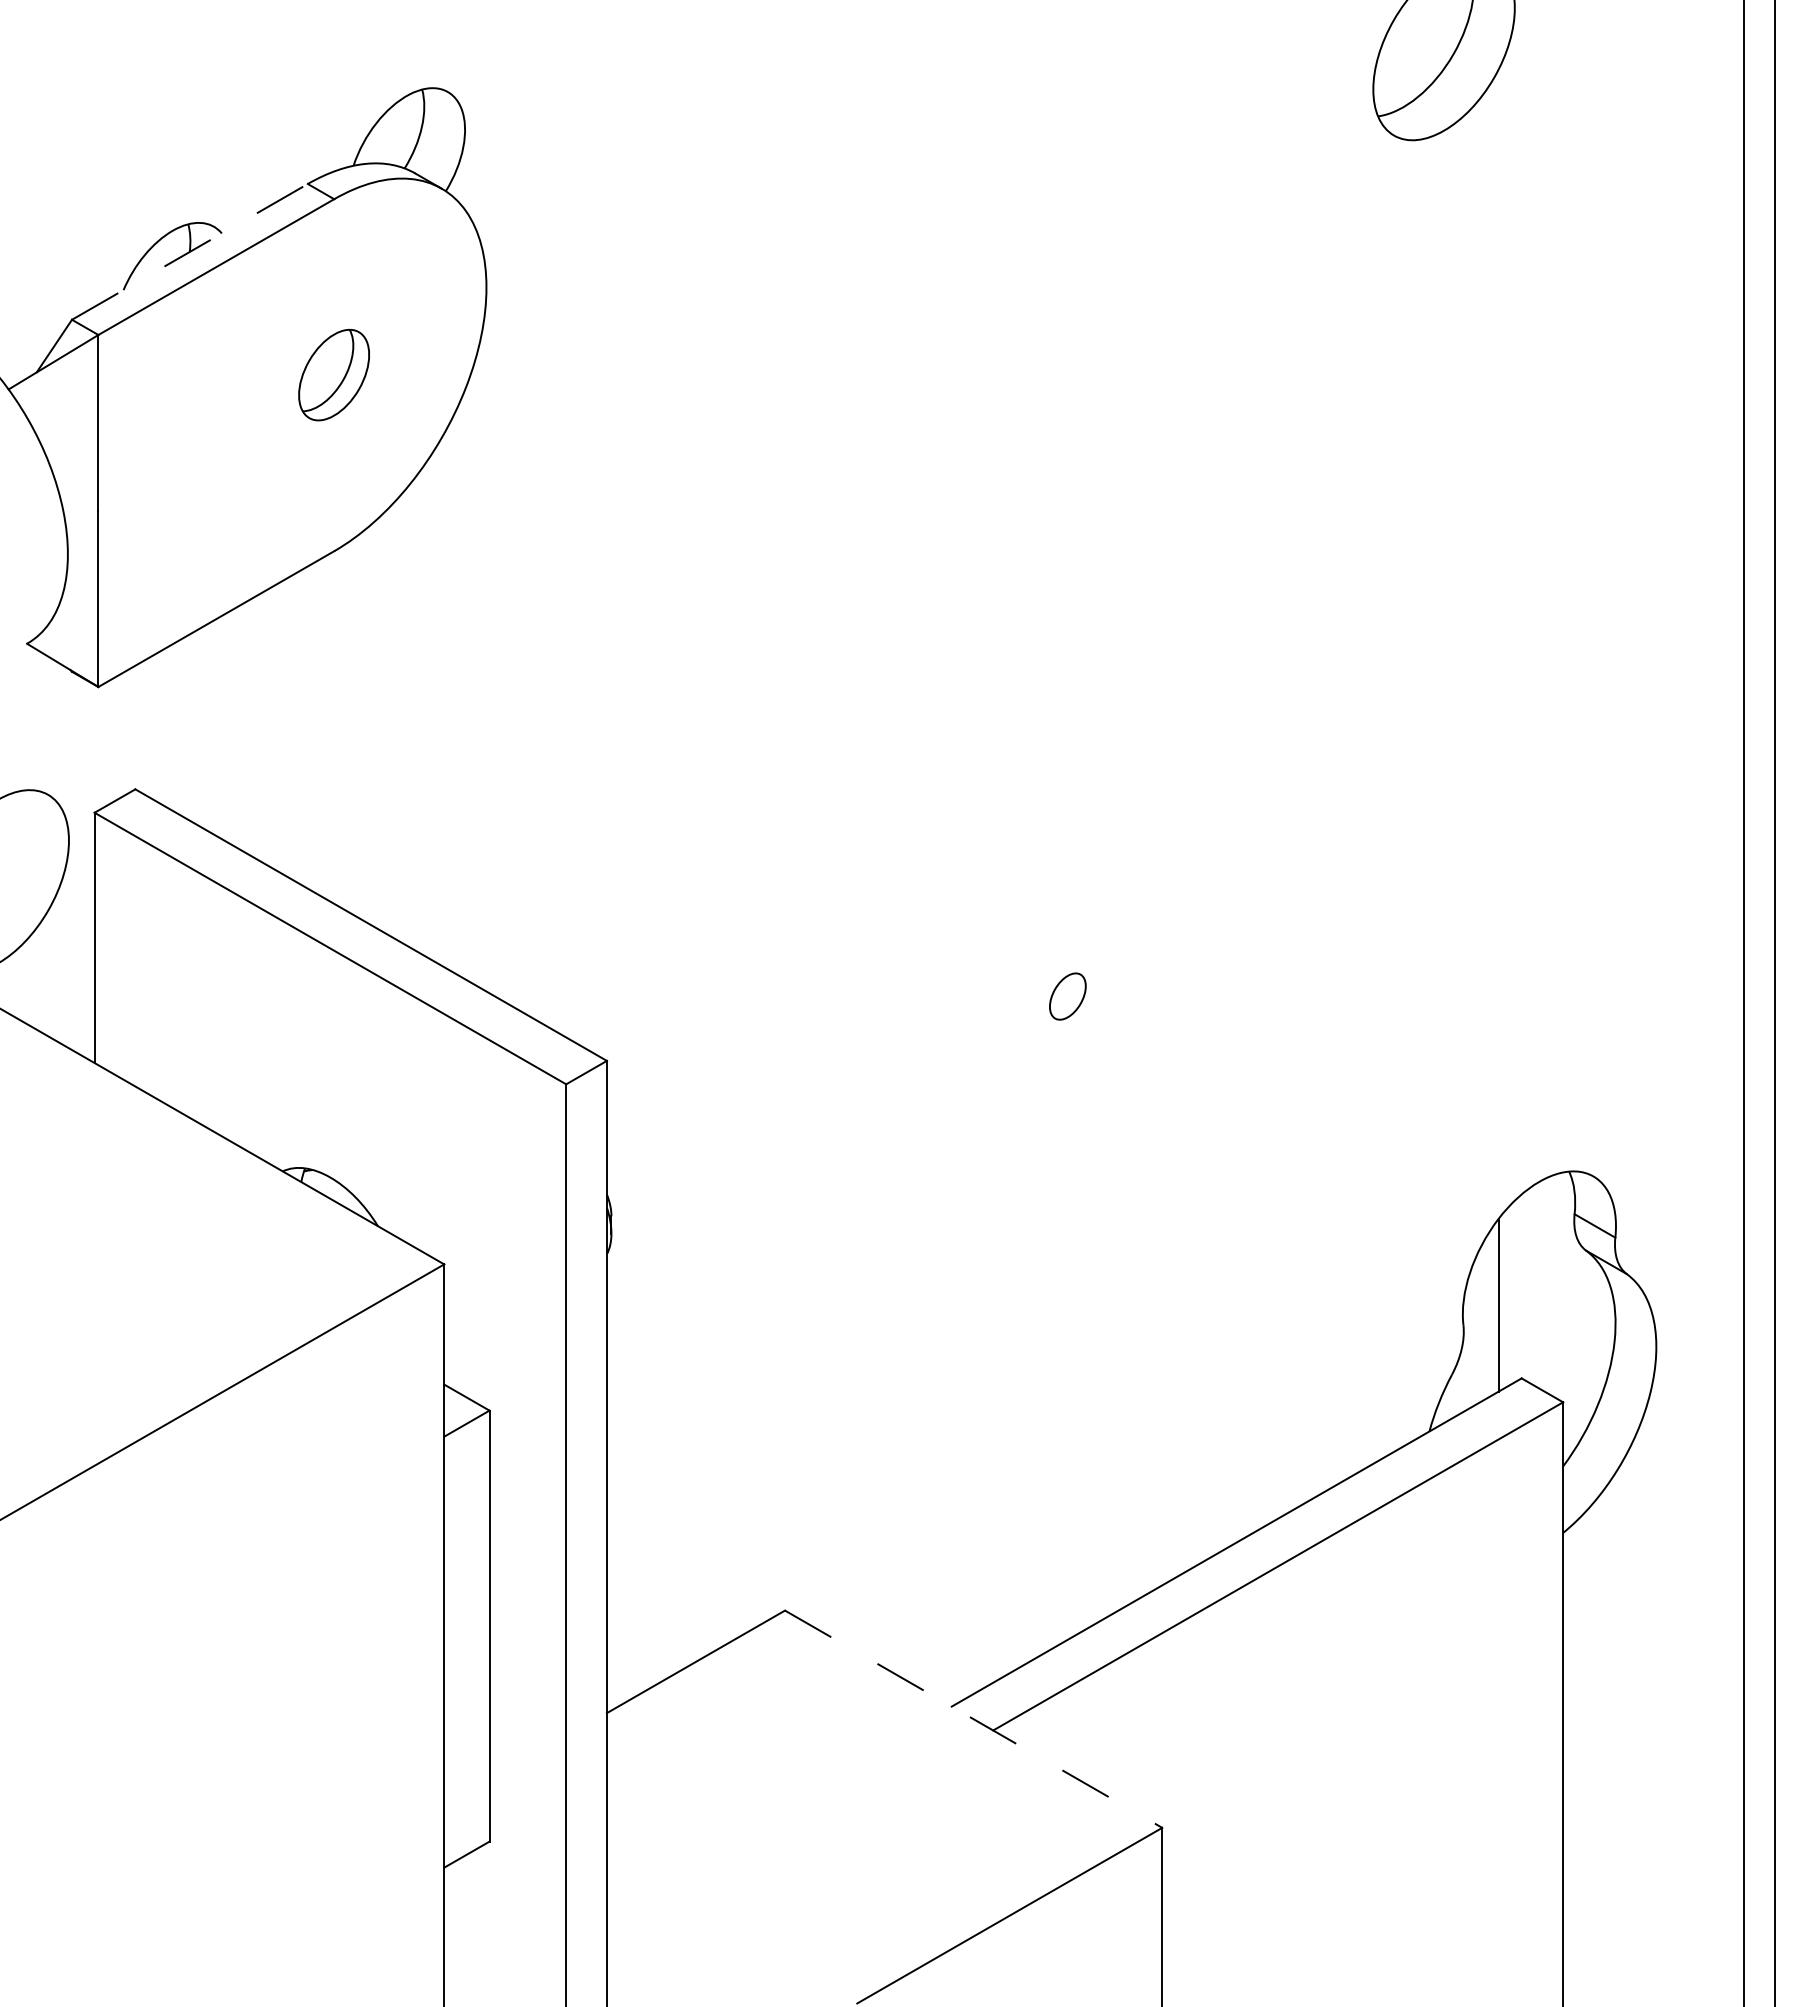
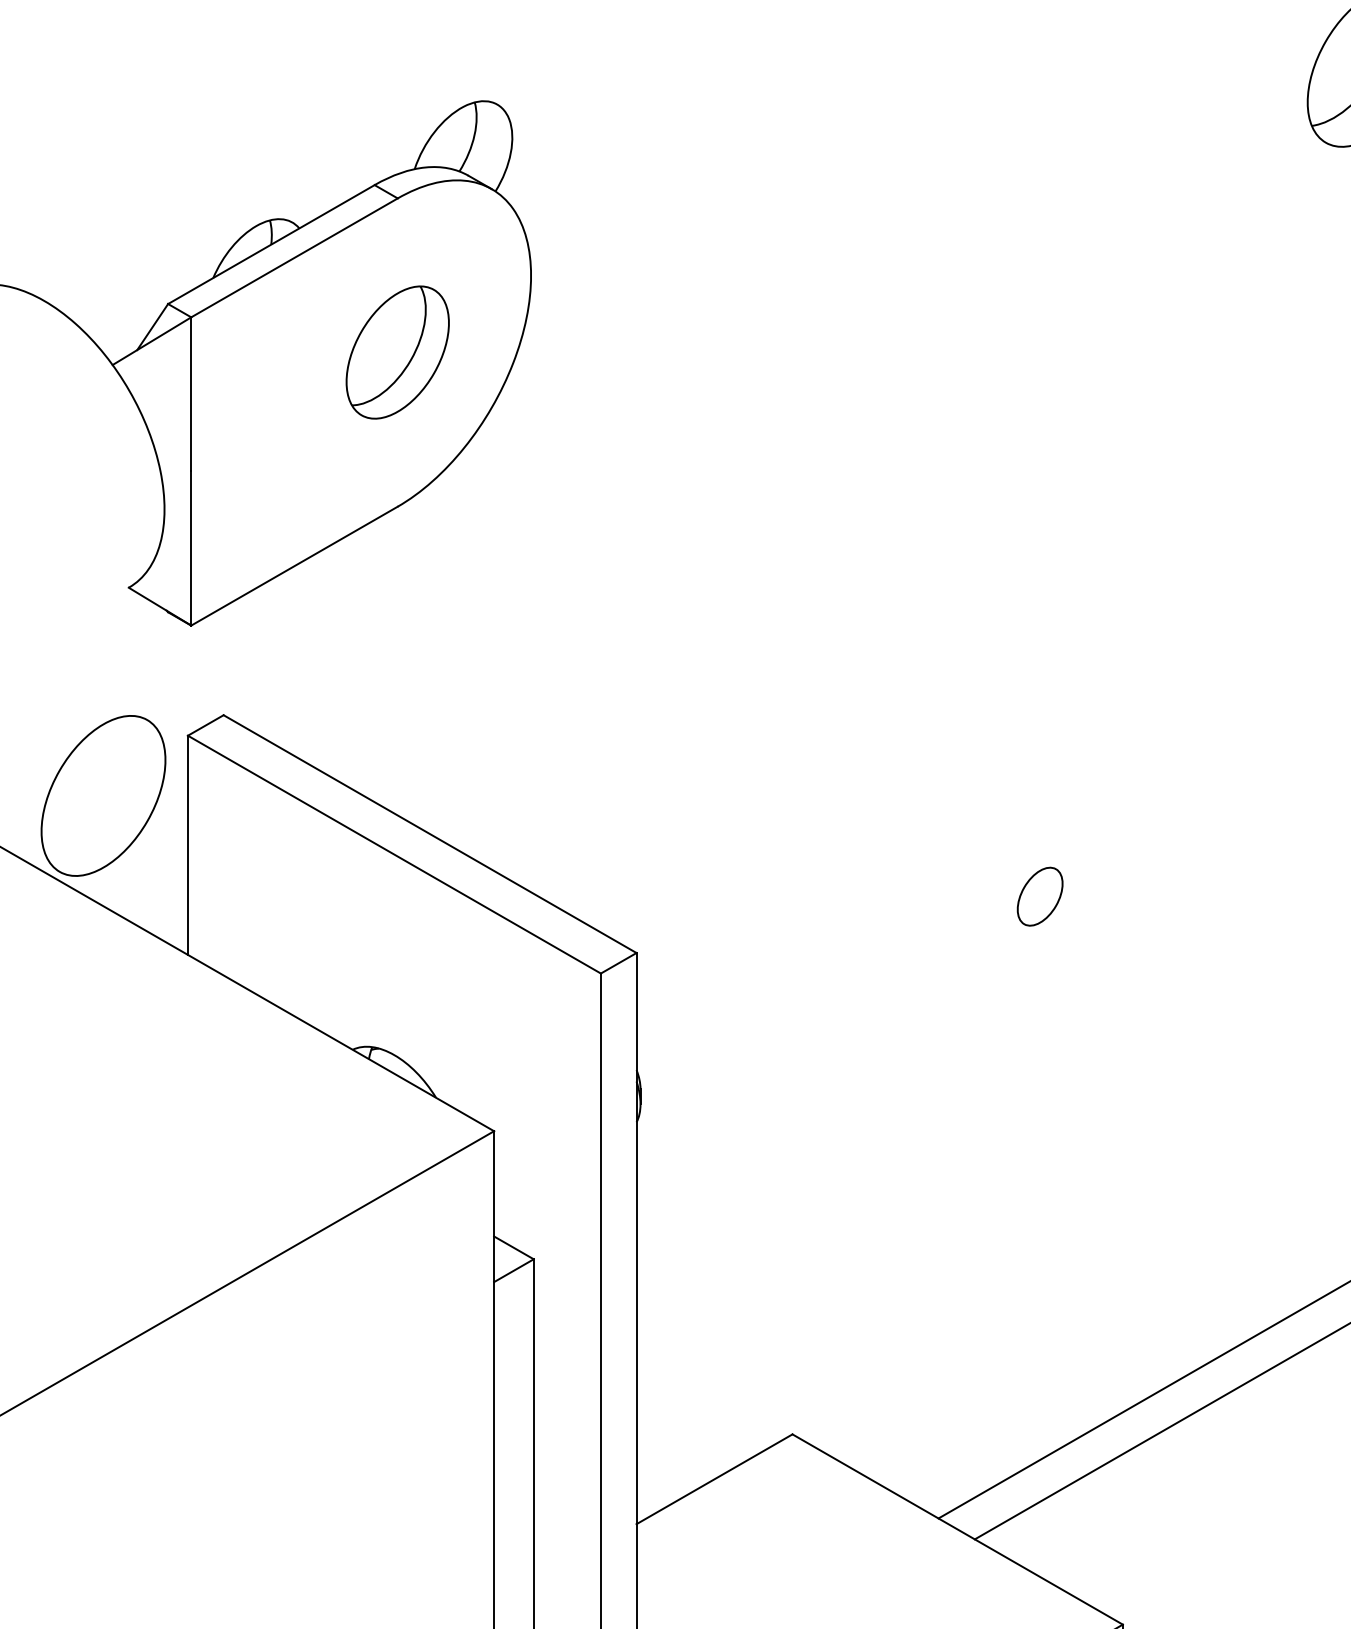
line: (190, 251) -> (271, 244), dashed -> solid
part: (333, 374) -> (397, 351), size x1.67
part: (1067, 996) -> (1039, 896), size x1.43
line: (973, 1719) -> (957, 1529), dashed -> solid

